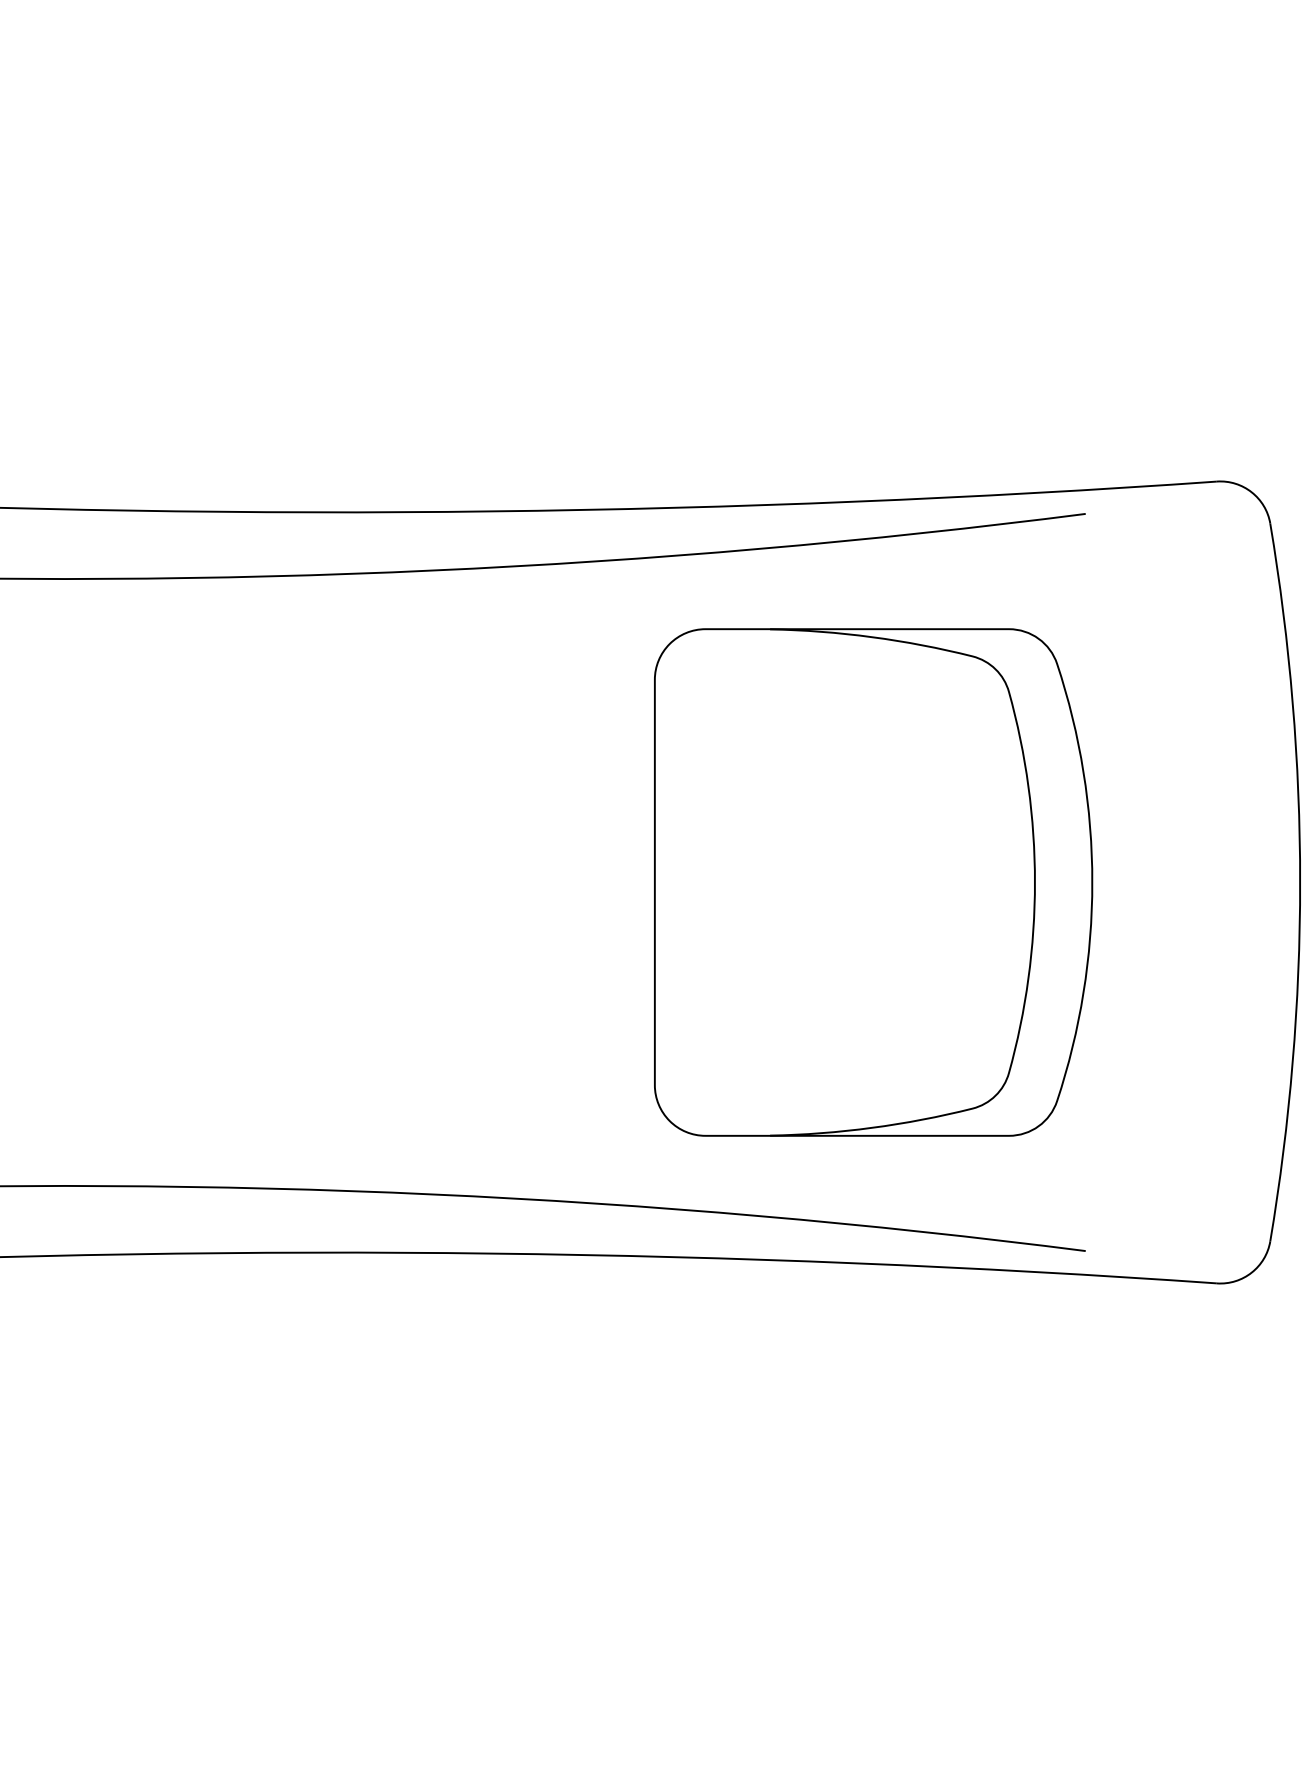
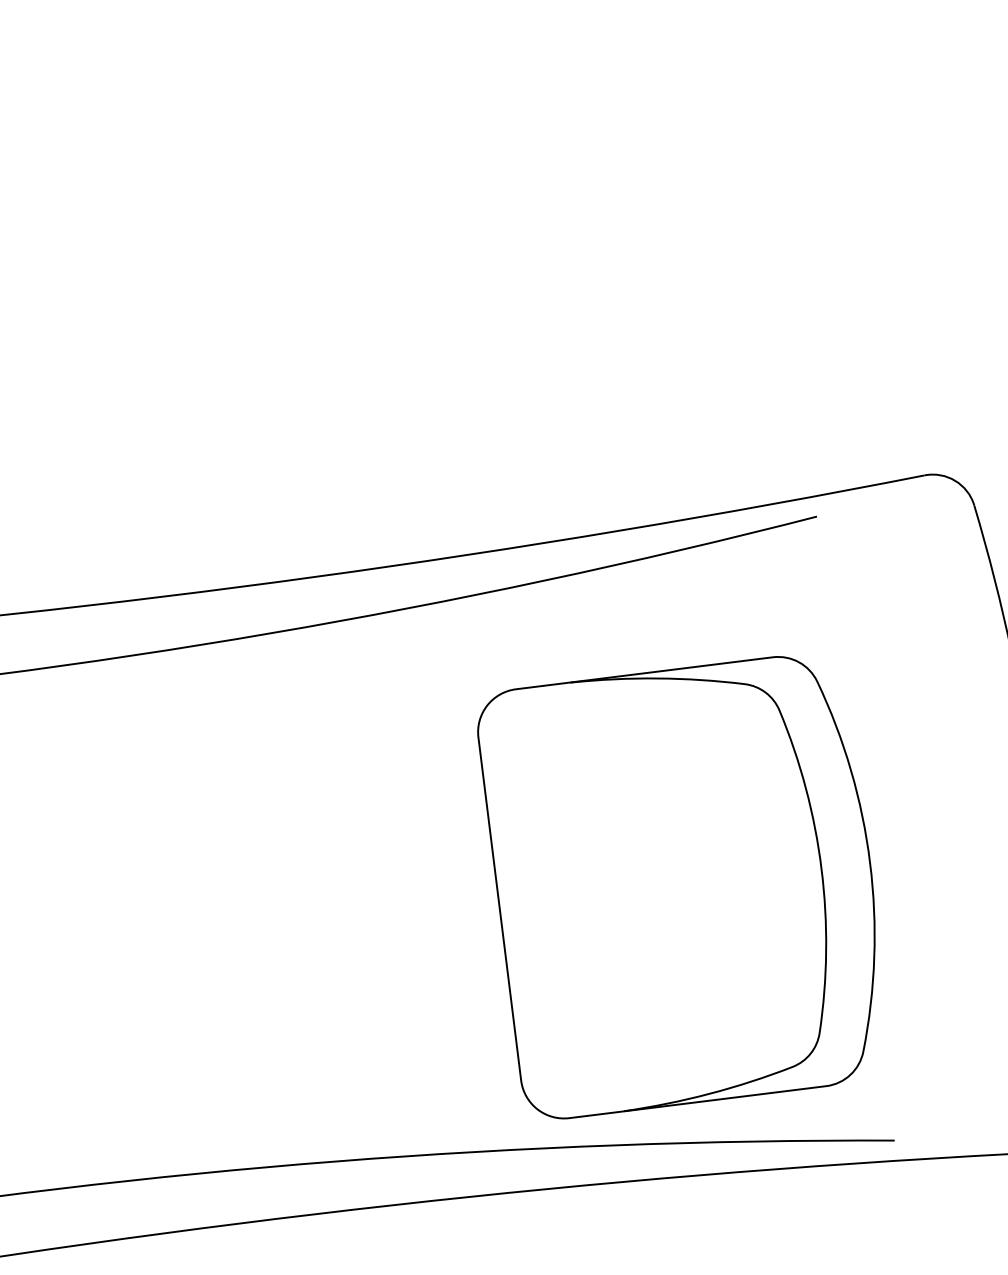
part: (873, 882) -> (684, 885), moved

